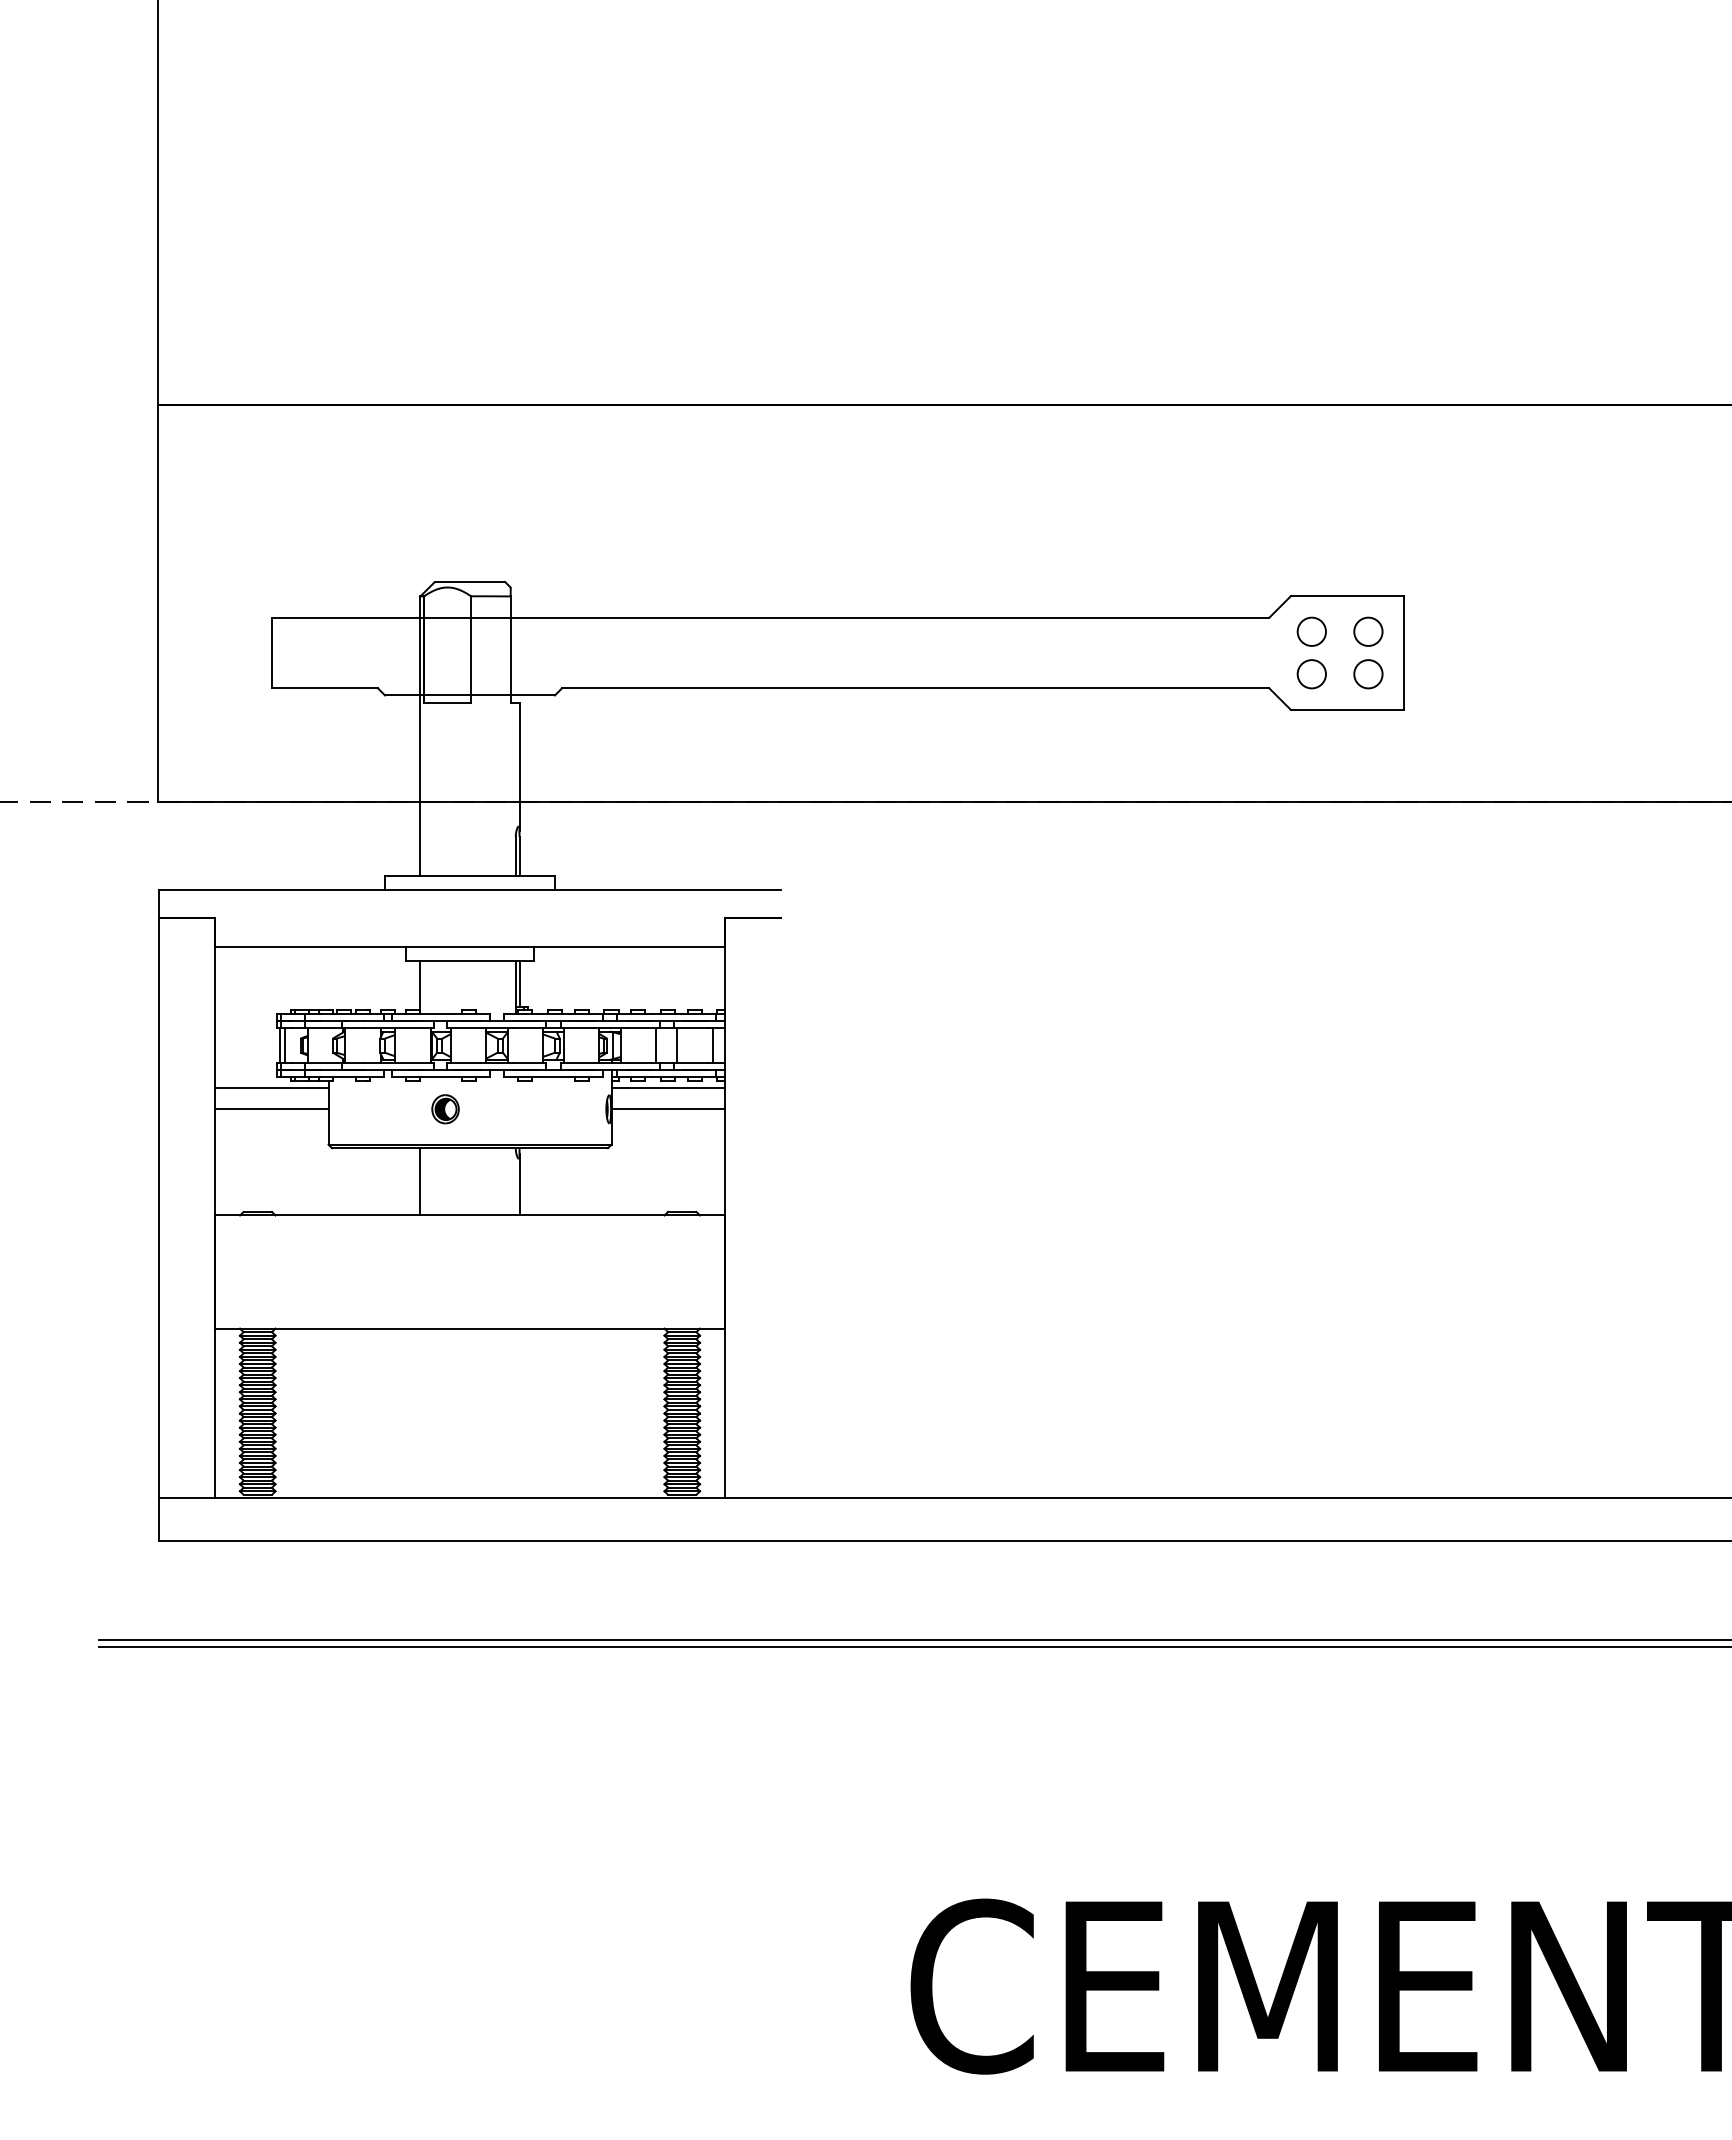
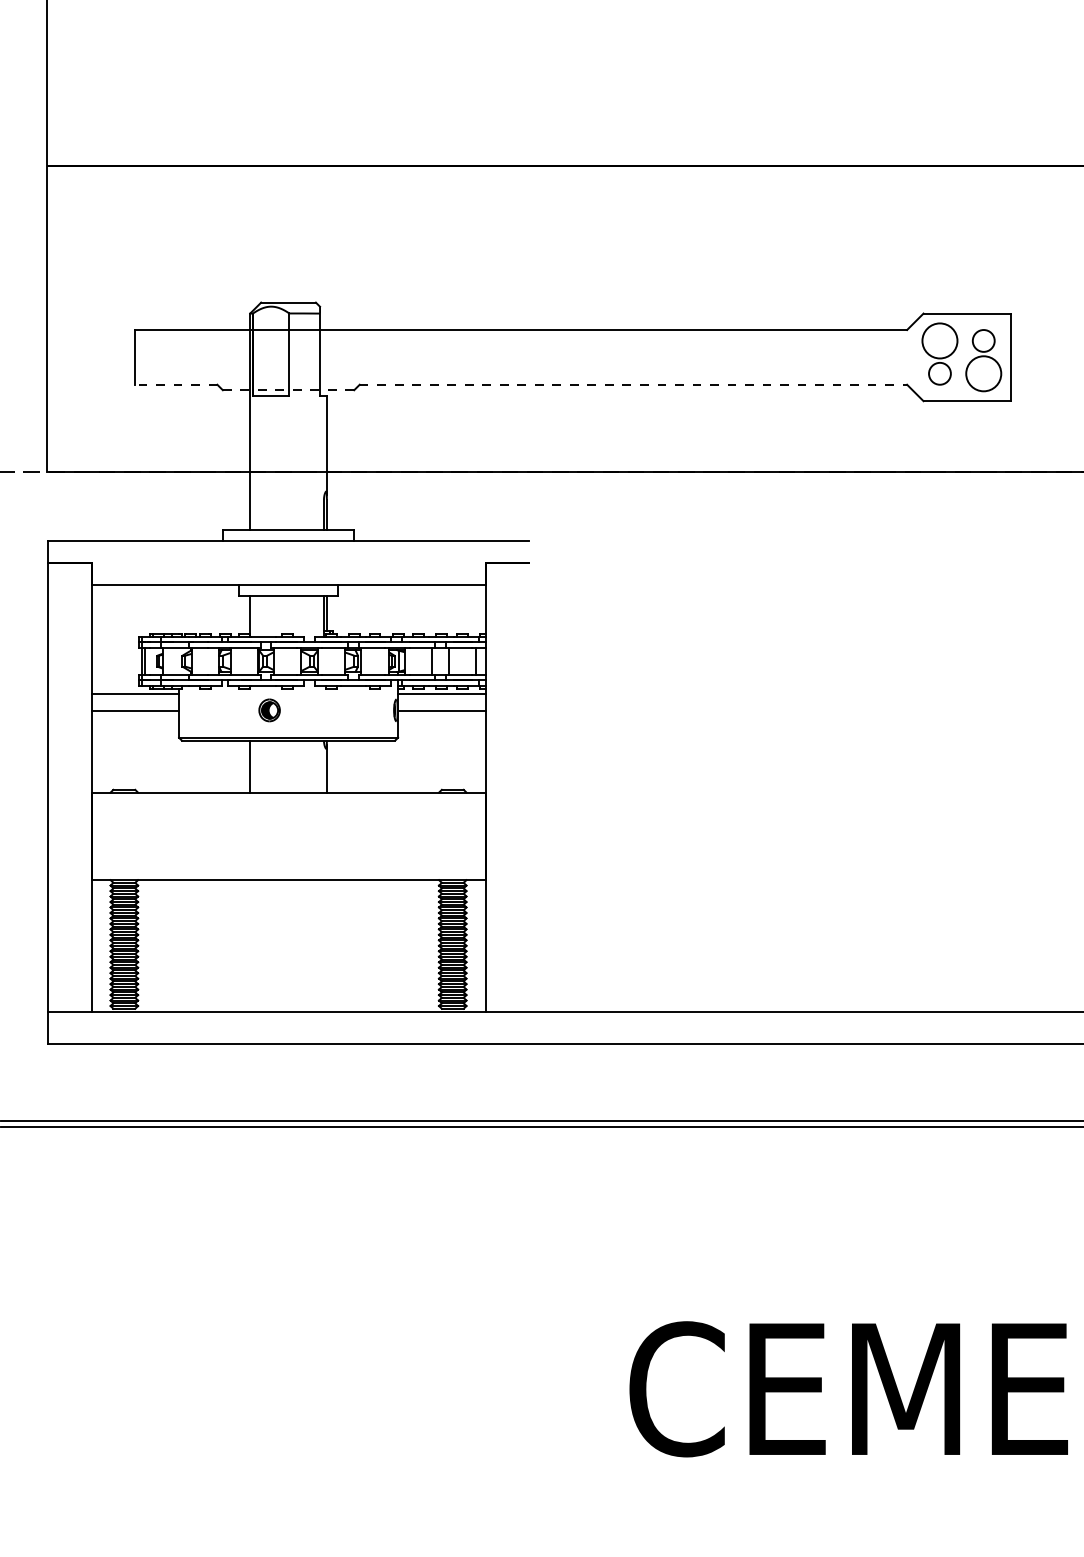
circle: (1311, 631) -> (939, 340), size x1.6
circle: (1368, 674) -> (983, 373), size x1.6
line: (324, 688) -> (175, 384), solid -> dashed
line: (915, 688) -> (633, 384), solid -> dashed
line: (470, 695) -> (288, 390), solid -> dashed

